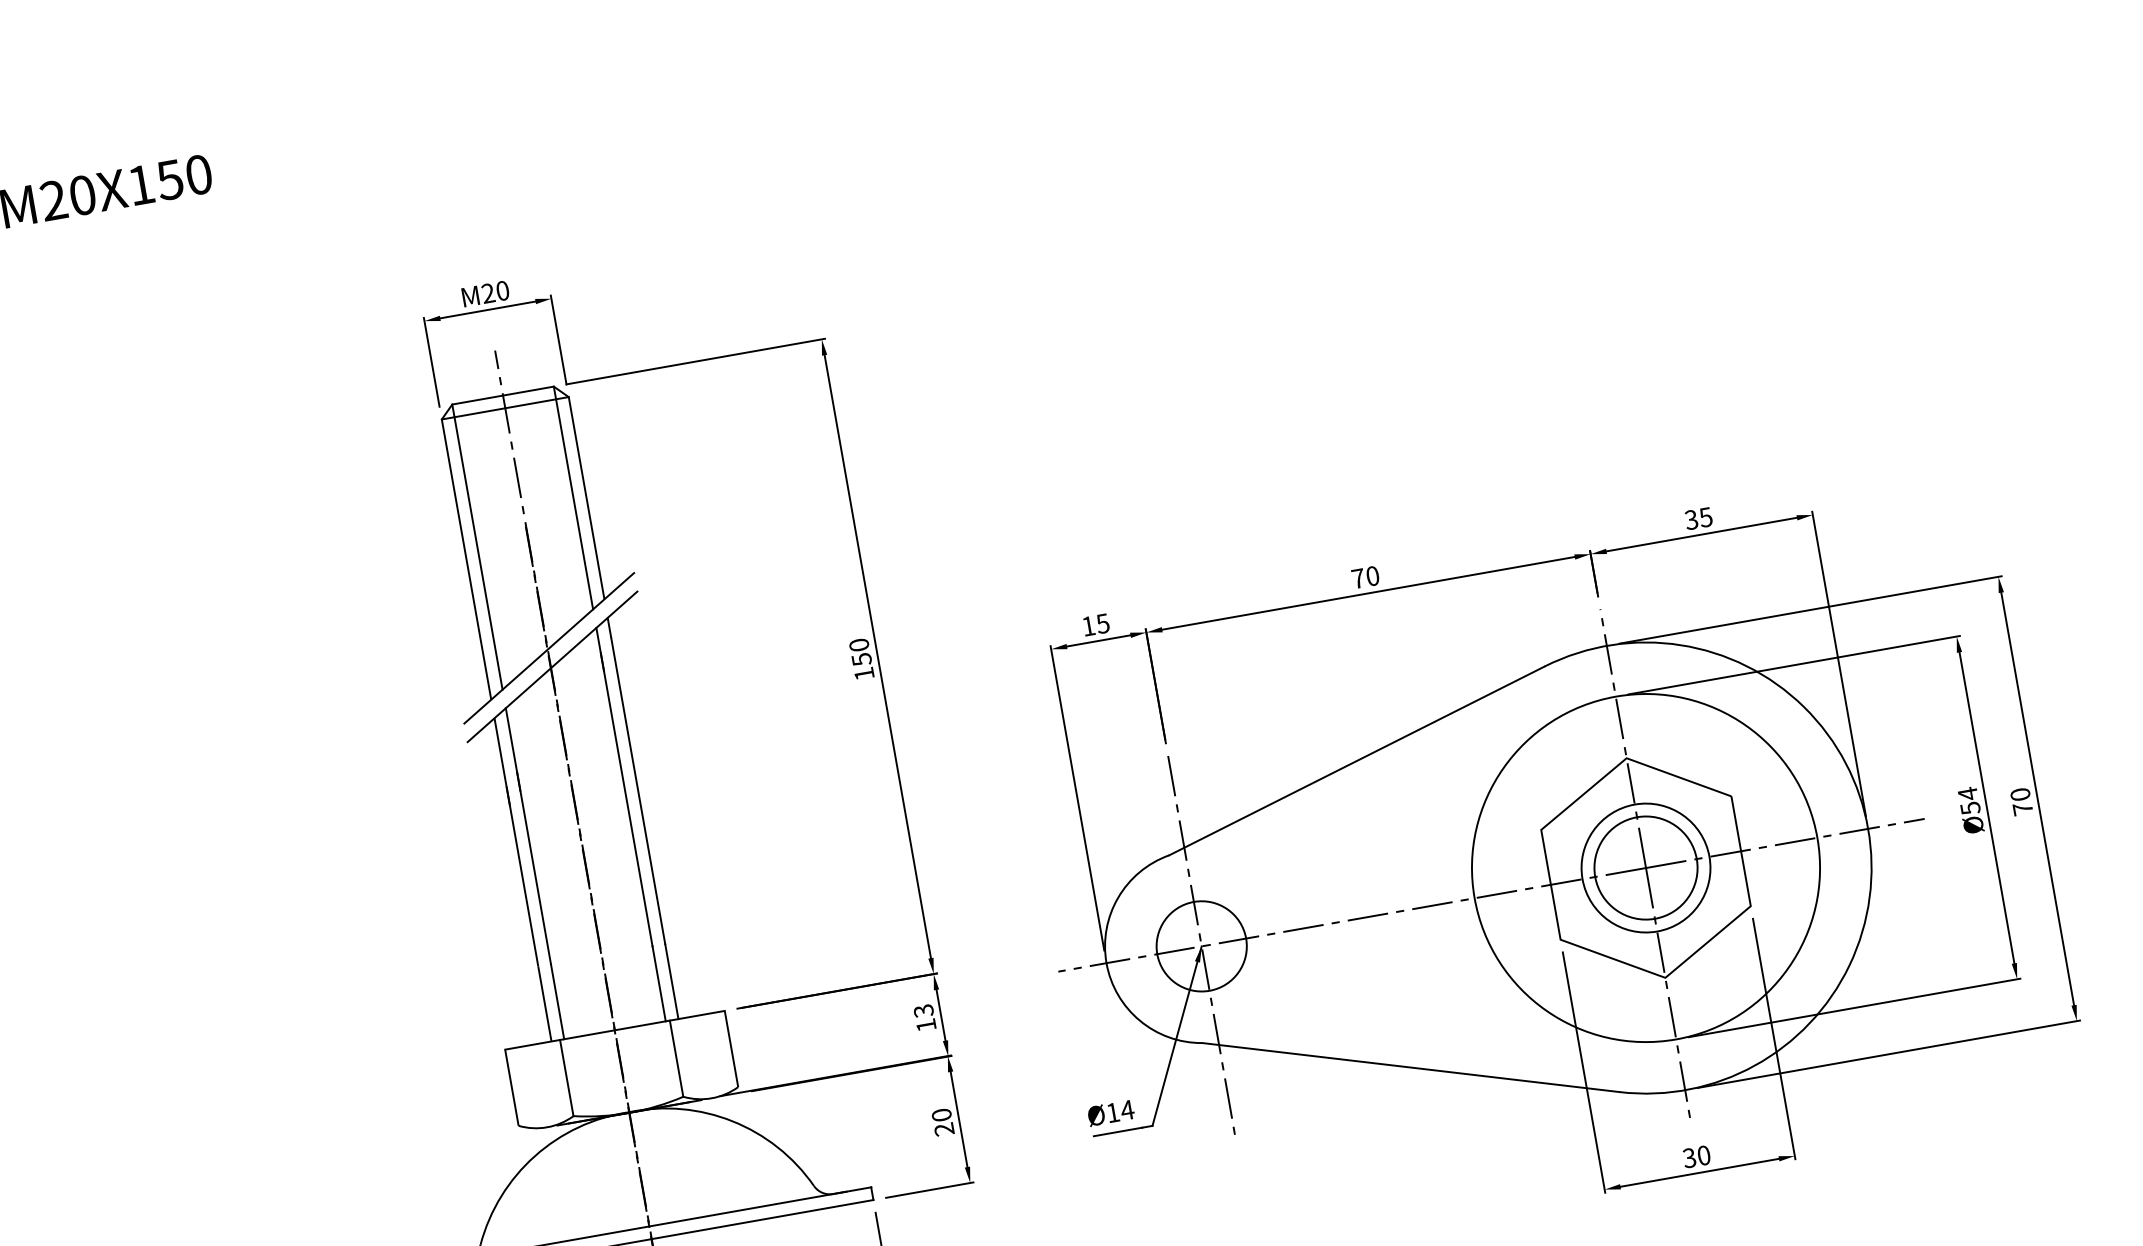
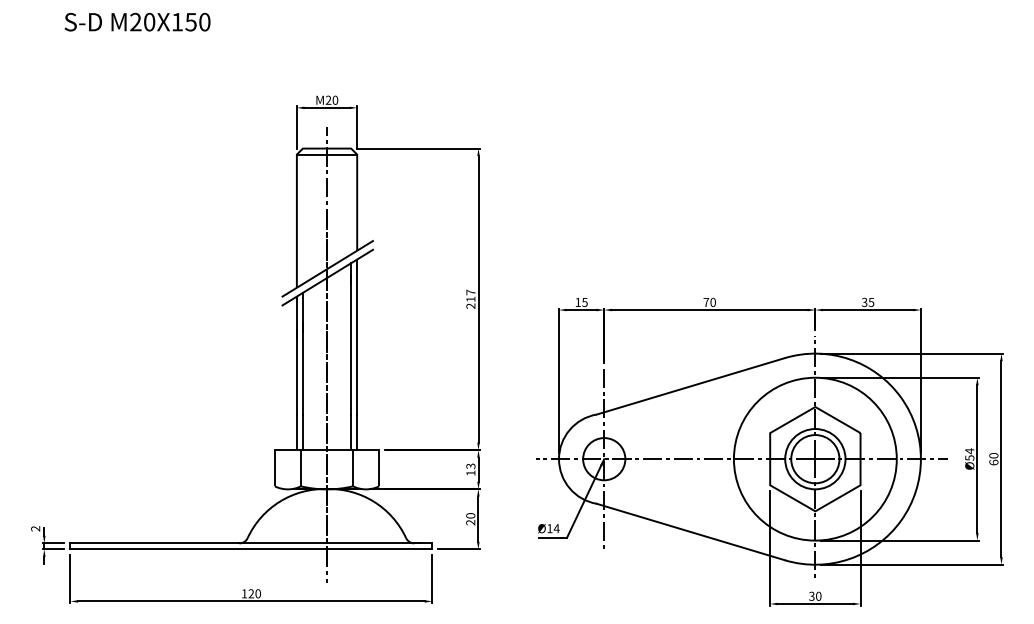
line: (574, 497) -> (351, 201), removed
line: (476, 547) -> (302, 216), removed
text: (860, 657) -> (470, 298), 150 -> 217
text: (2022, 808) -> (993, 462), 70 -> 60

